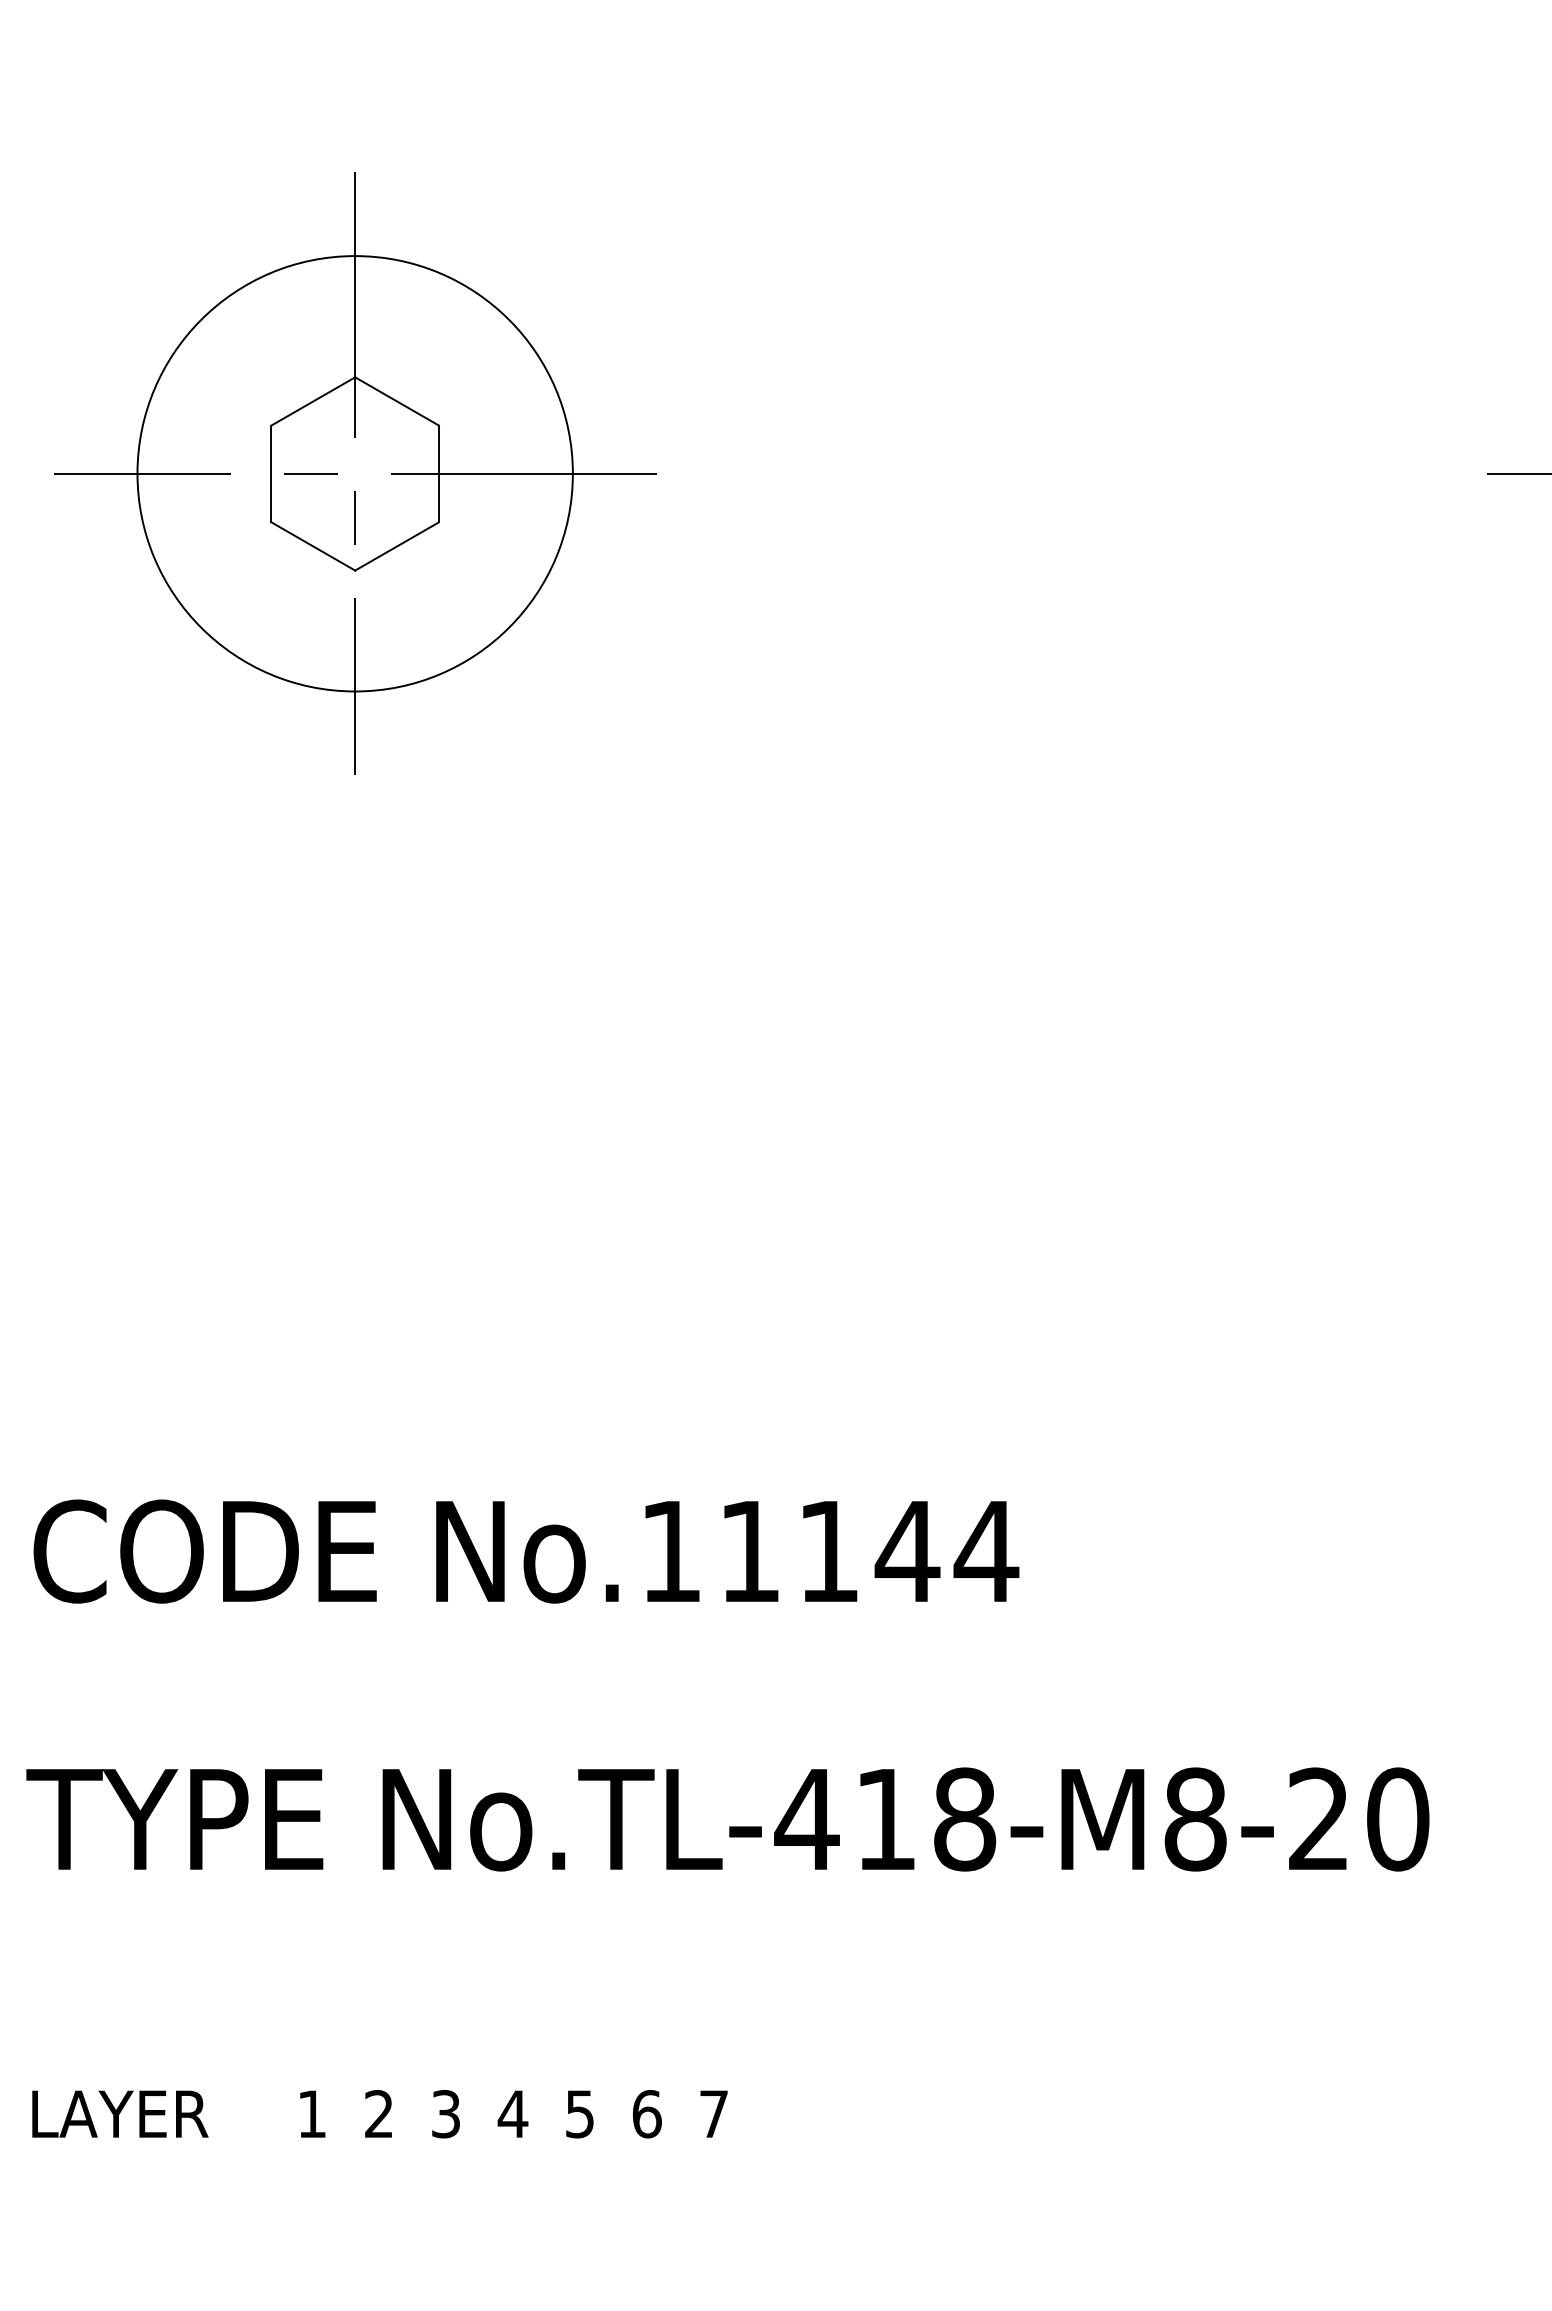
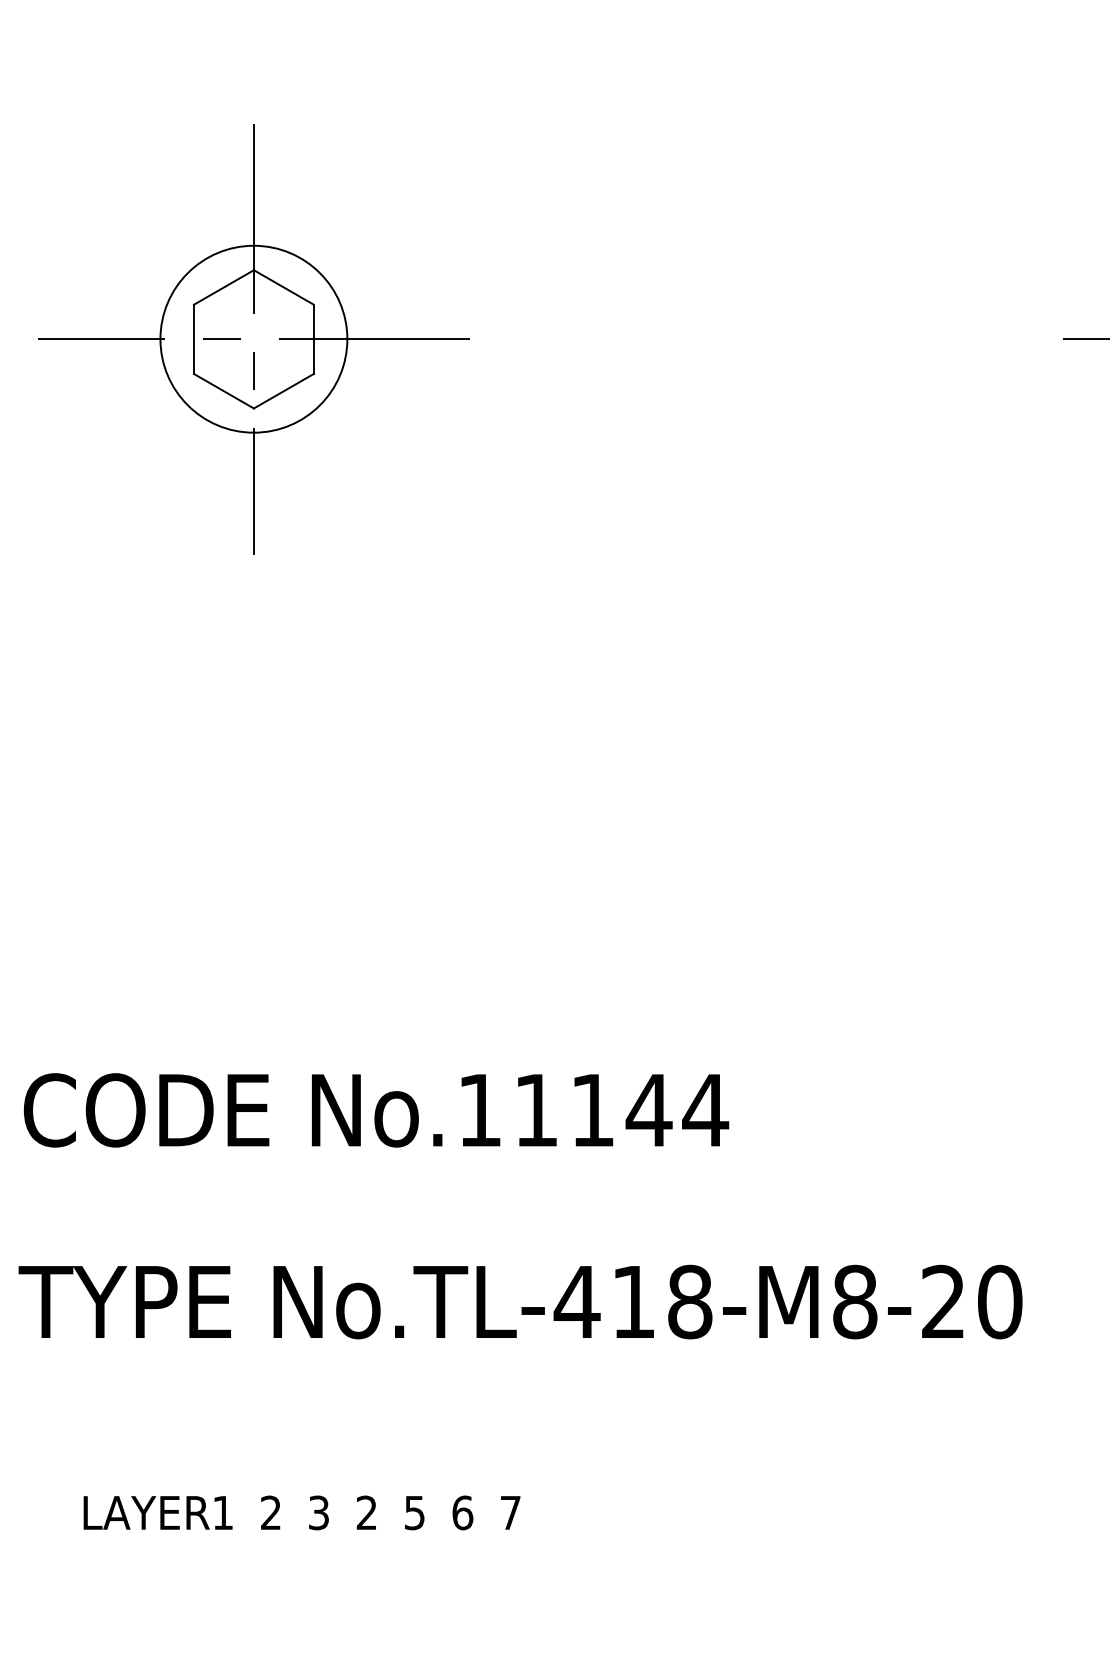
circle: (354, 473) -> (253, 339), size x0.6
text: (120, 2113) -> (146, 1512), moved
text: (512, 2113) -> (366, 1512), 4 -> 2

